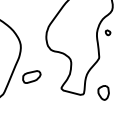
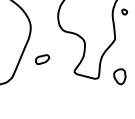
part: (31, 76) -> (42, 59), size x0.7

